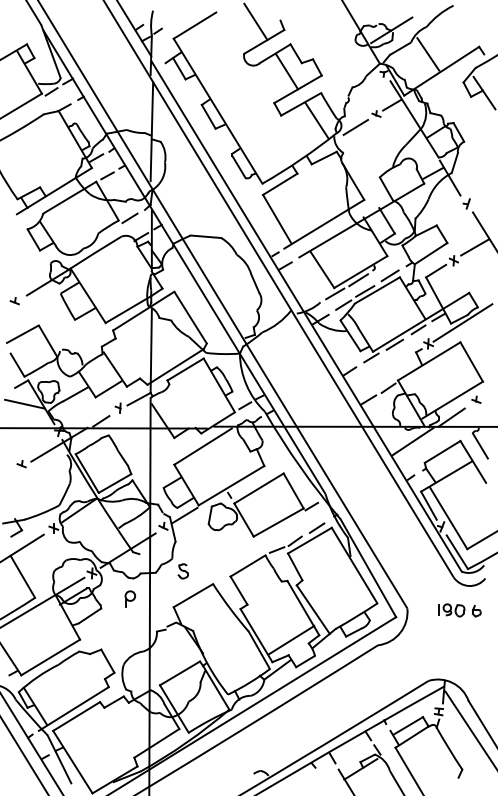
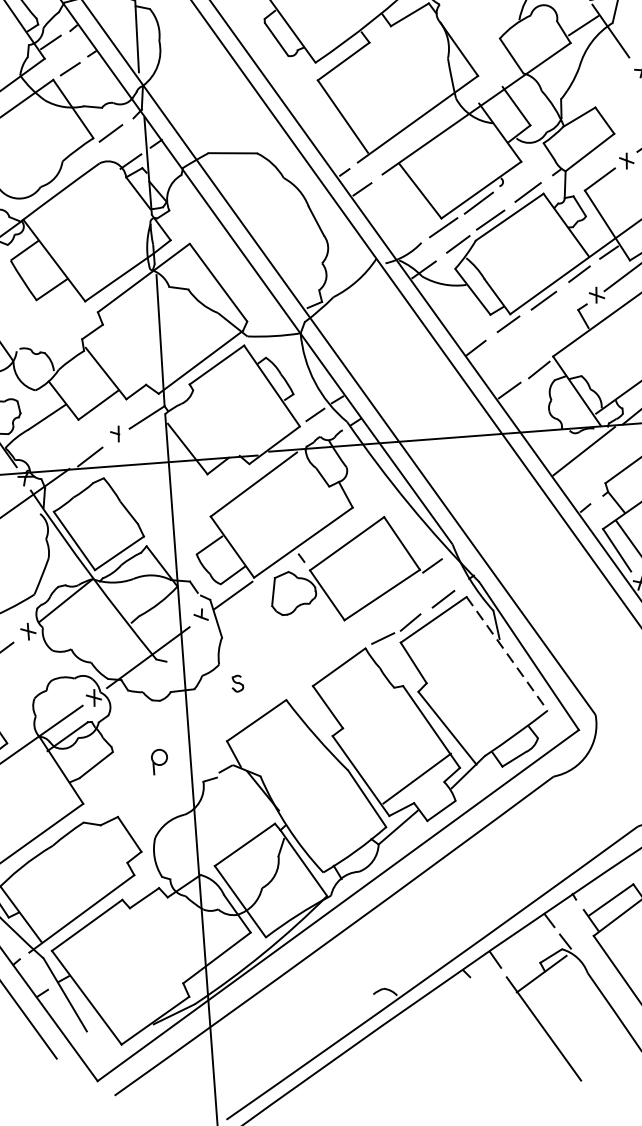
line: (354, 566) -> (507, 655), solid -> dashed
part: (182, 571) -> (236, 683), size x0.7
part: (129, 598) -> (158, 761), moved

